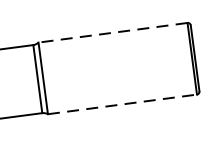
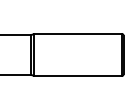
line: (112, 32) -> (77, 33), dashed -> solid
line: (121, 105) -> (77, 76), dashed -> solid

